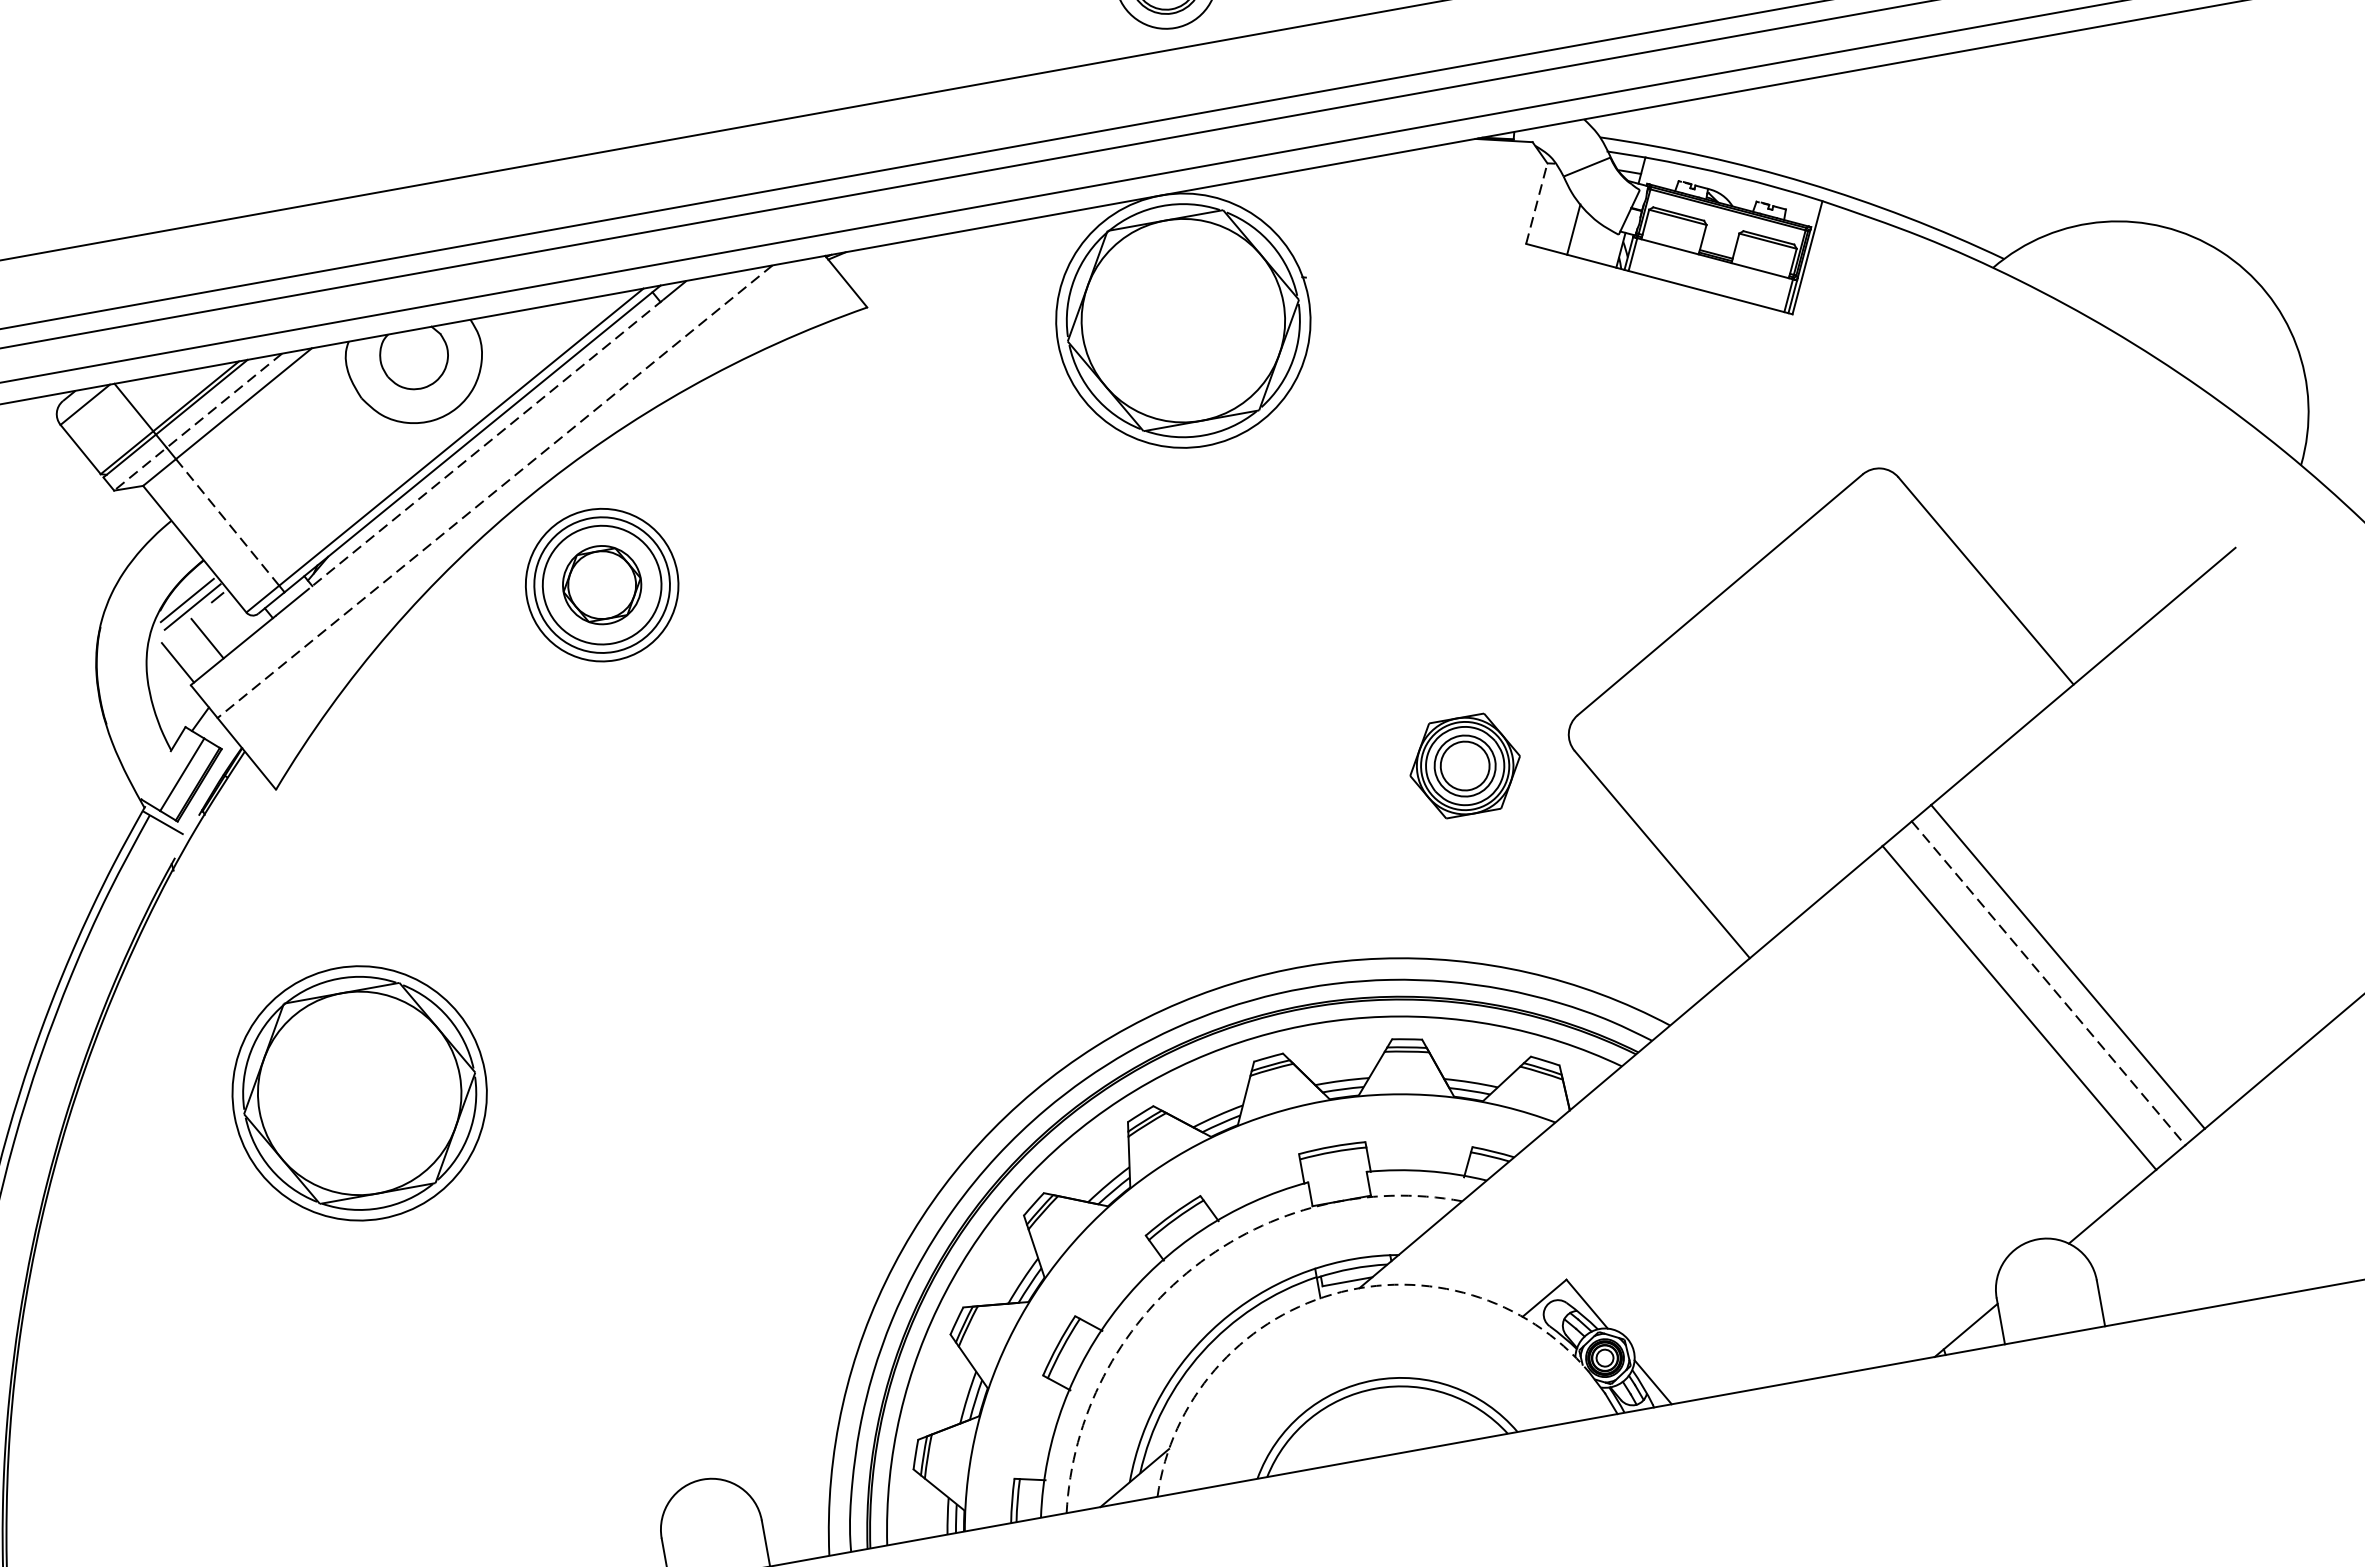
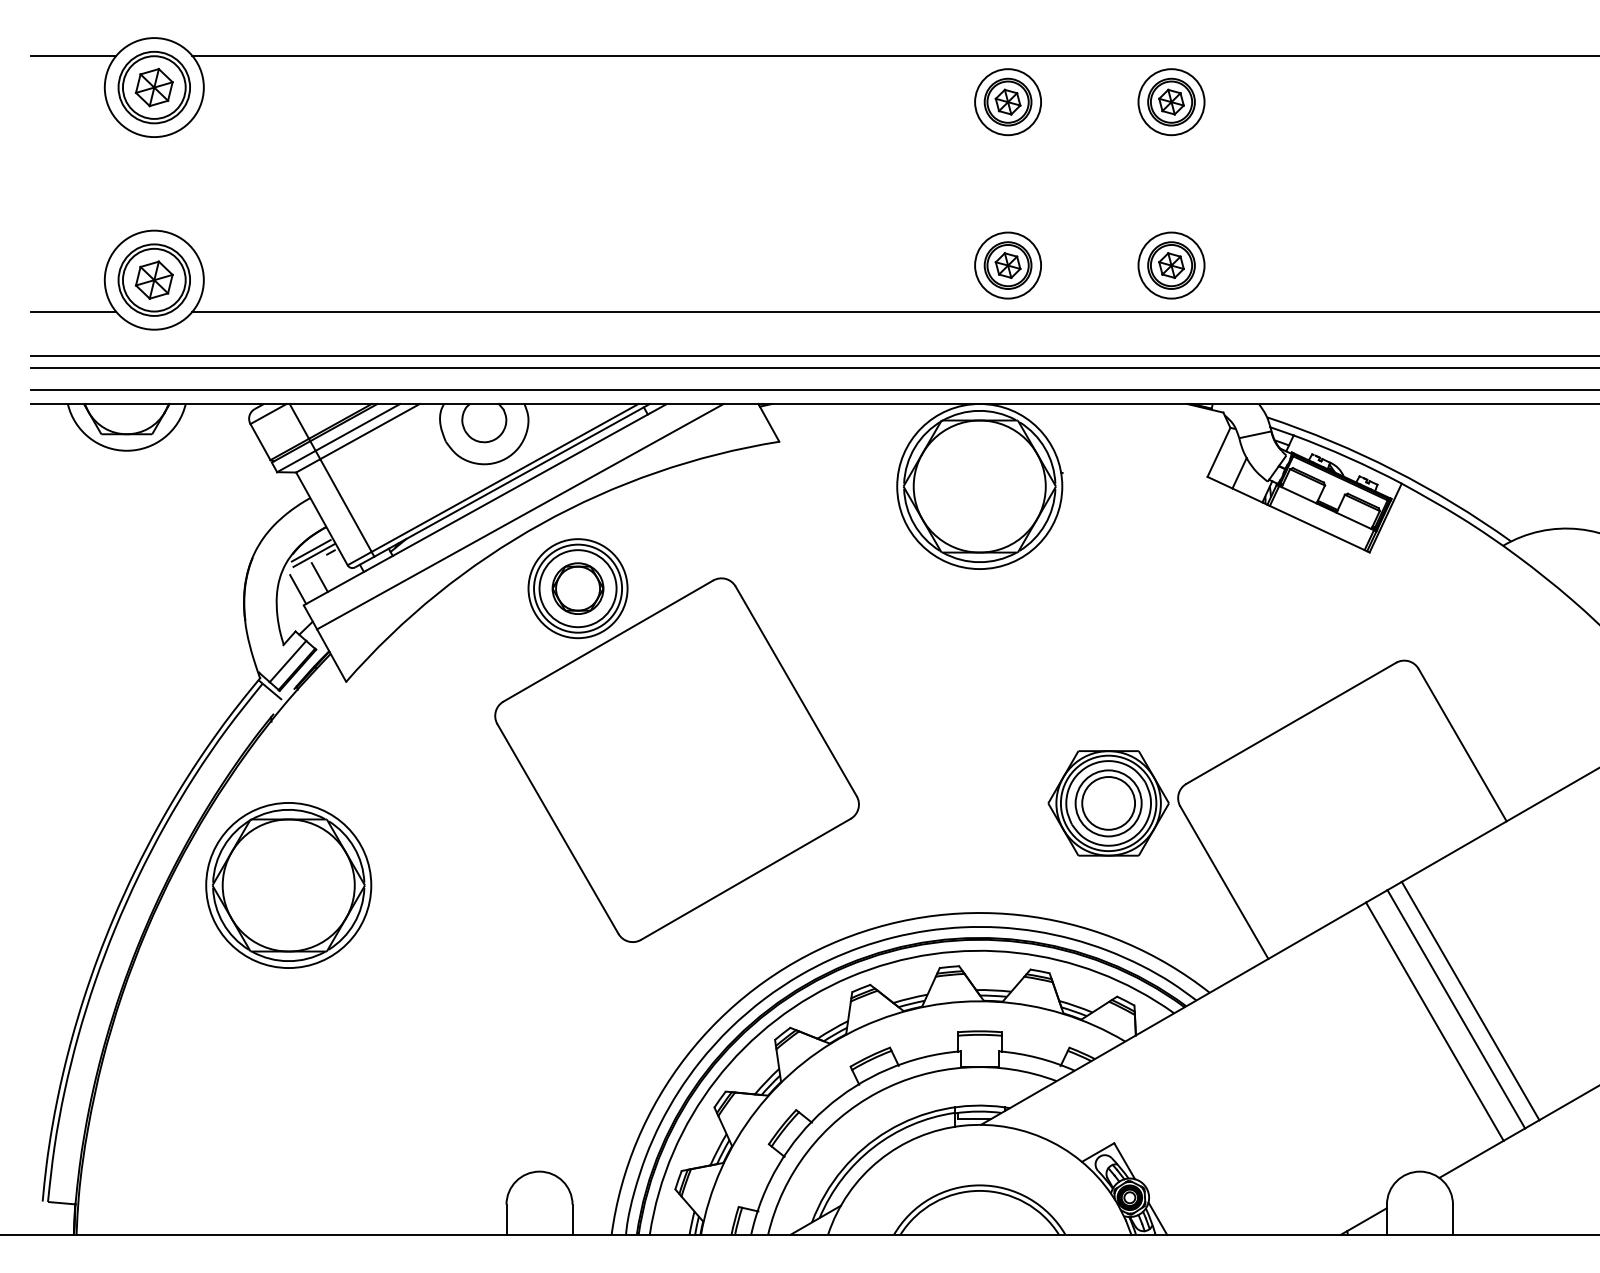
line: (1537, 202) -> (1219, 451), dashed -> solid
line: (197, 422) -> (338, 438), dashed -> solid
line: (485, 444) -> (519, 485), dashed -> solid
line: (493, 491) -> (519, 516), dashed -> solid
line: (226, 522) -> (345, 505), dashed -> solid
part: (1465, 766) -> (1108, 803), size x1.67
part: (798, 817) -> (676, 759), added
line: (2048, 983) -> (1456, 1009), dashed -> solid
part: (359, 1093) -> (288, 885), moved
arc: (1193, 1267) -> (877, 1092), dashed -> solid
arc: (1333, 1293) -> (963, 1125), dashed -> solid

